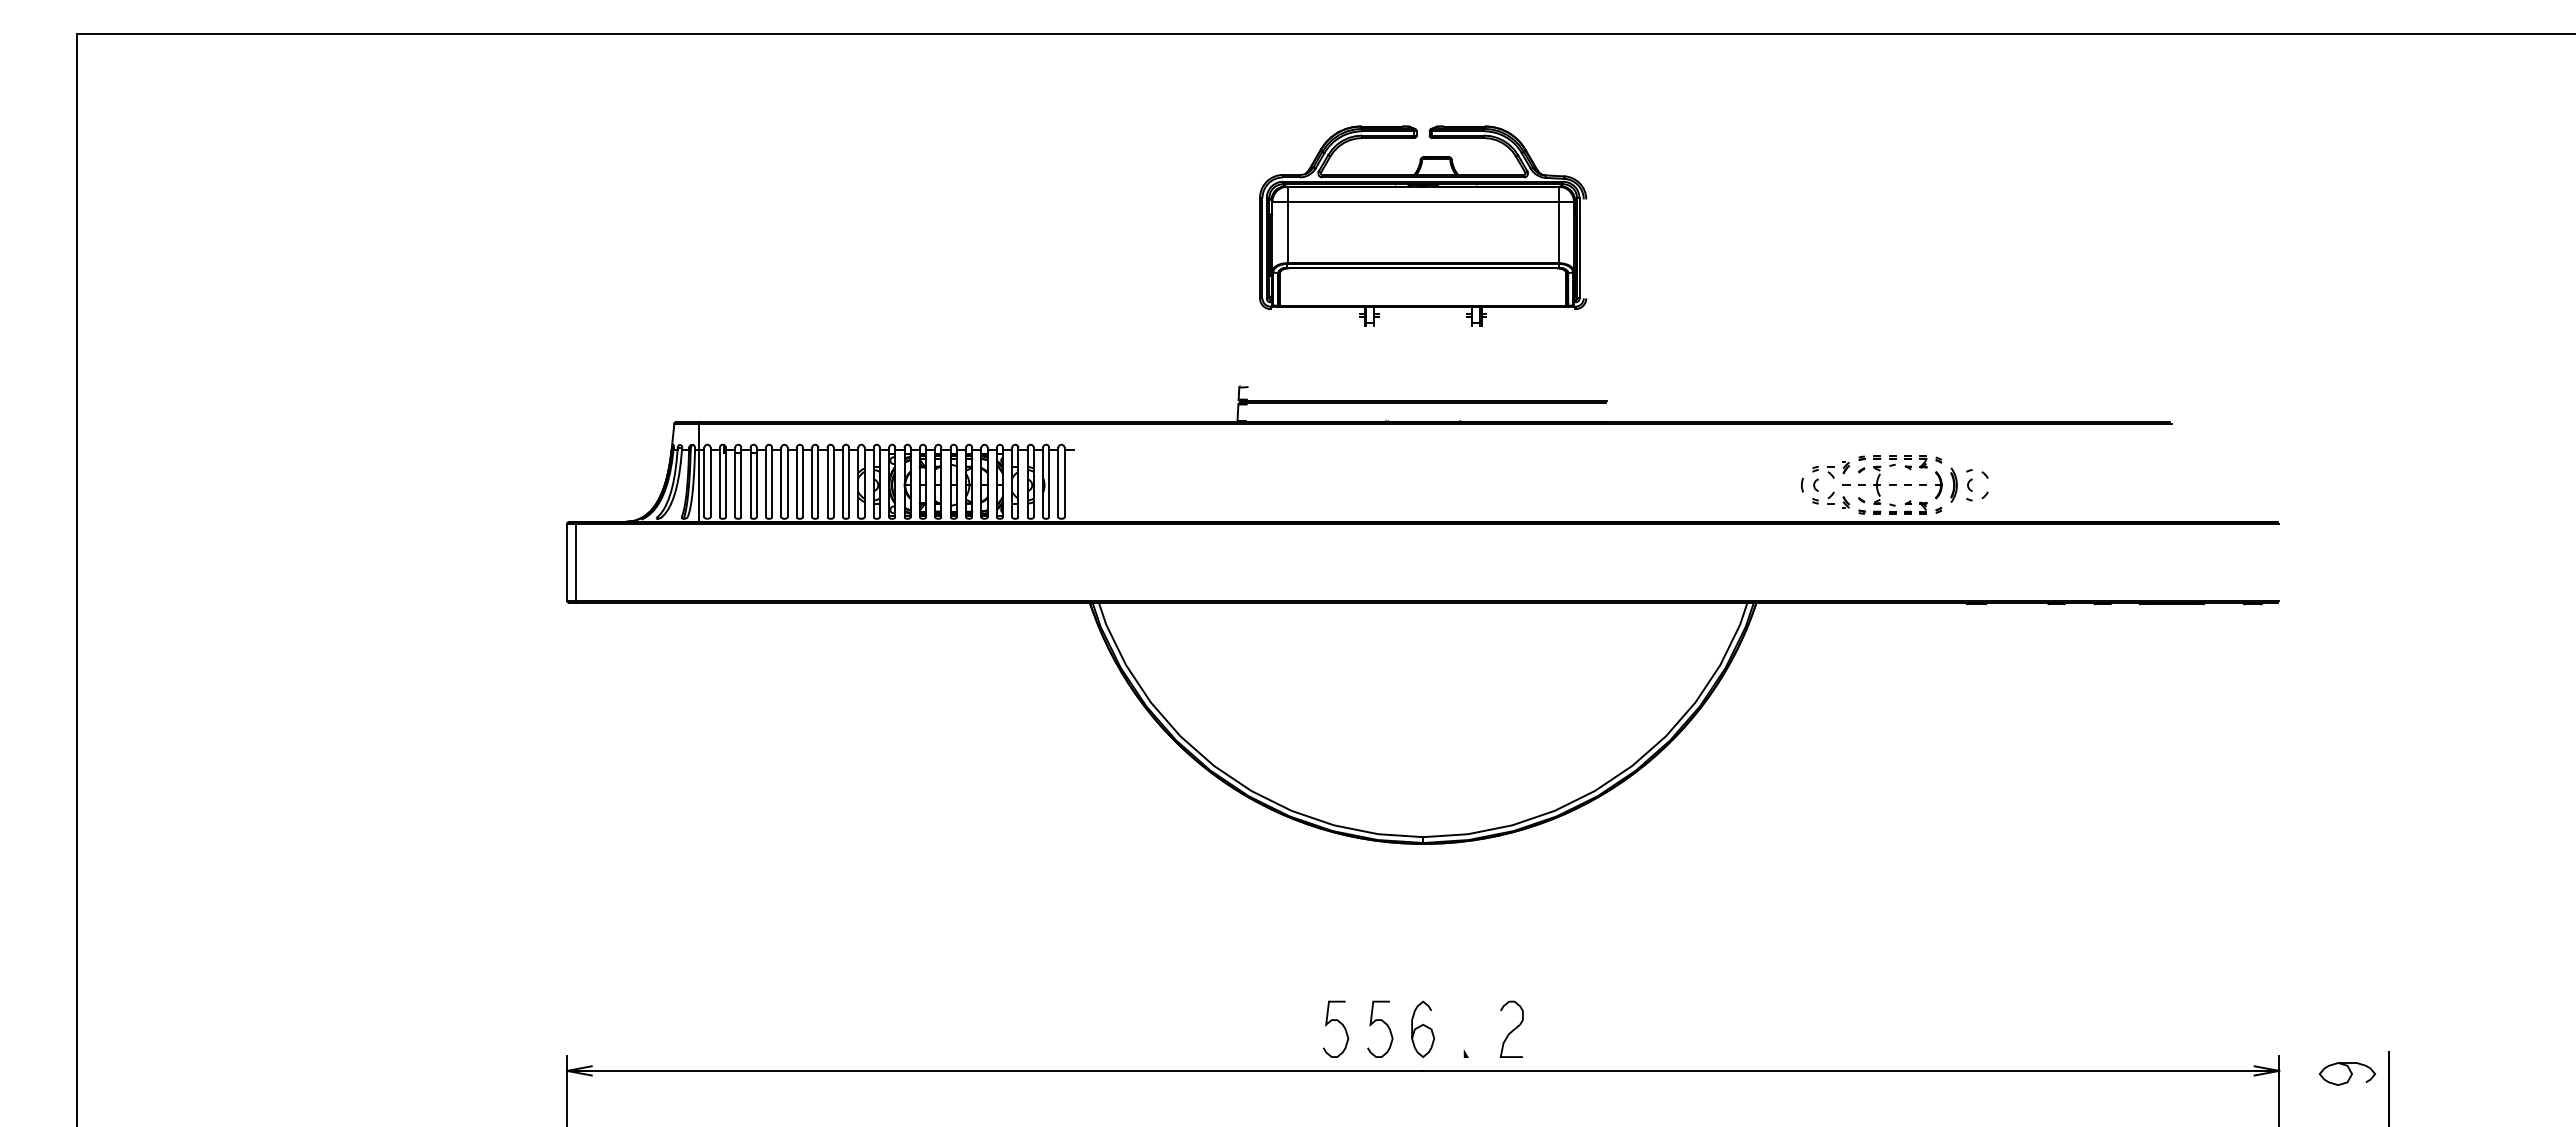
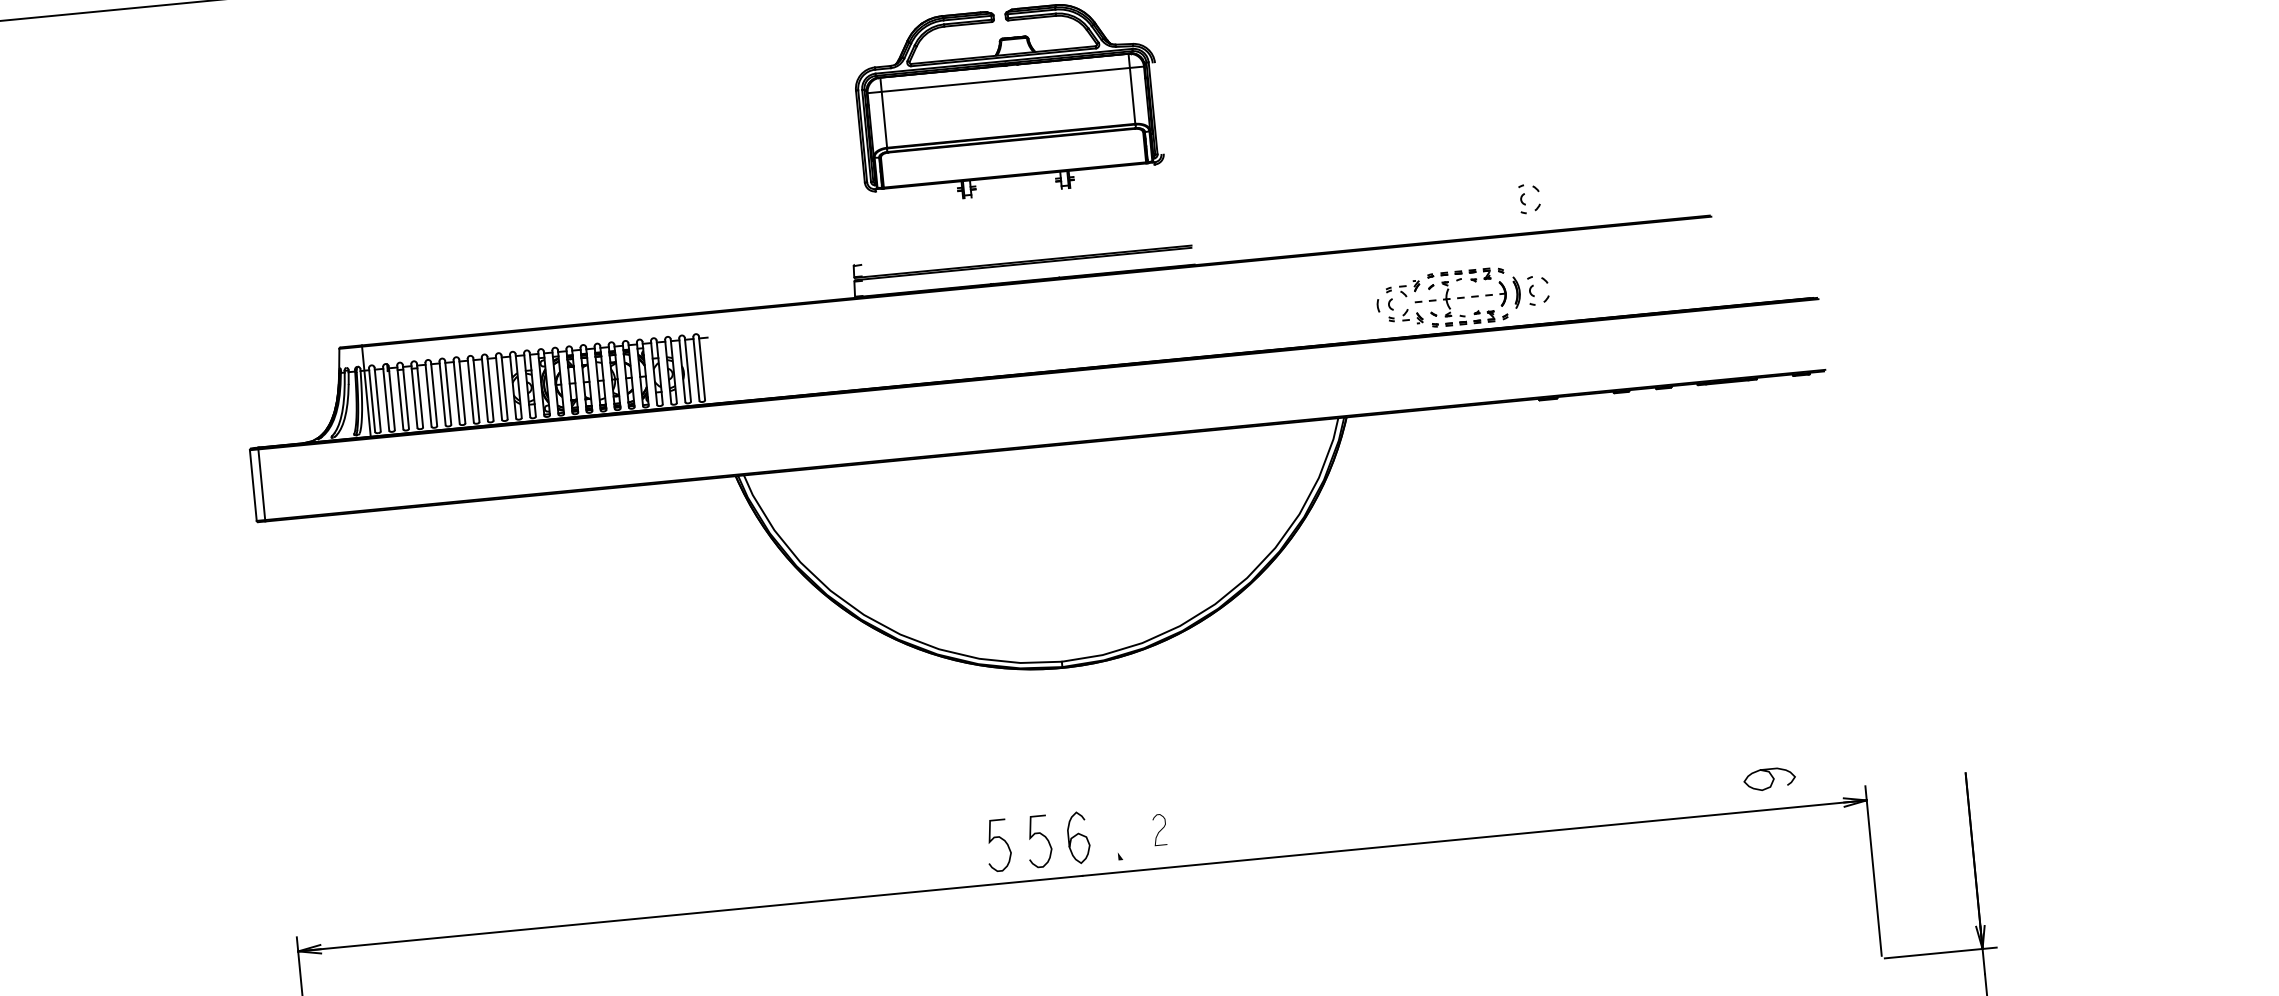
part: (1972, 380) -> (1524, 194), added
part: (1511, 1028) -> (1159, 829), size x0.6
curve: (2349, 1071) -> (1771, 776), moved

